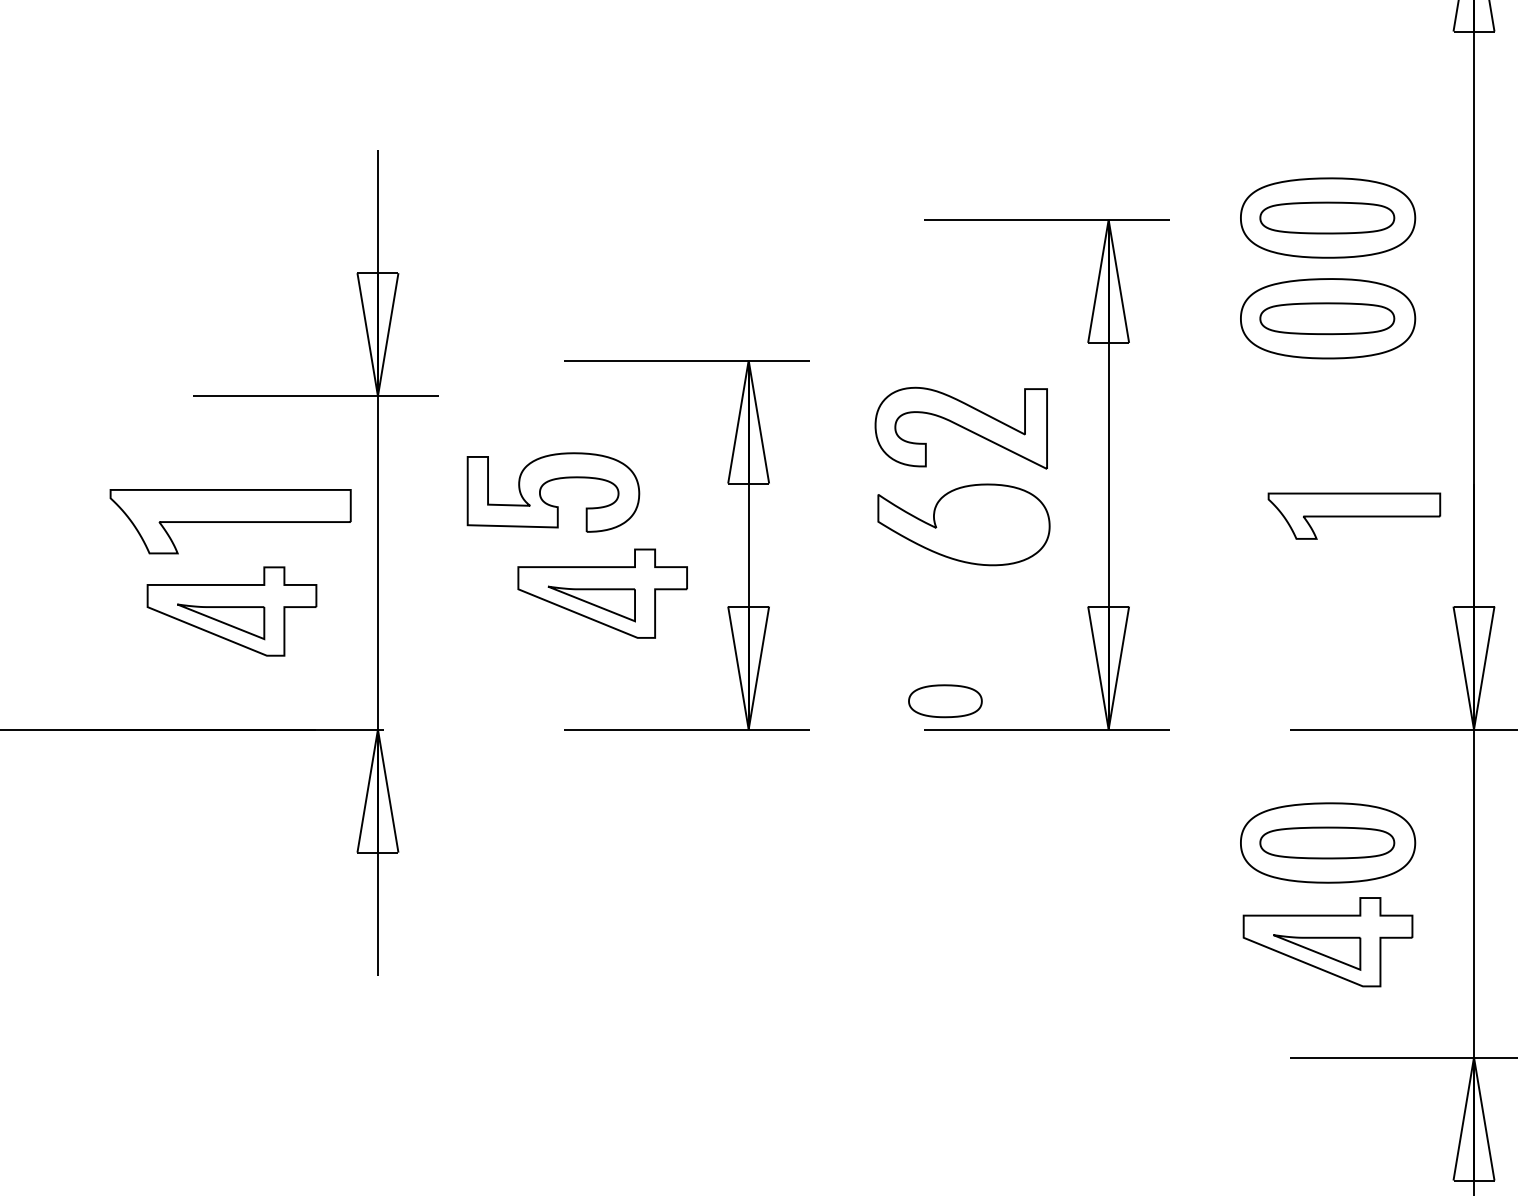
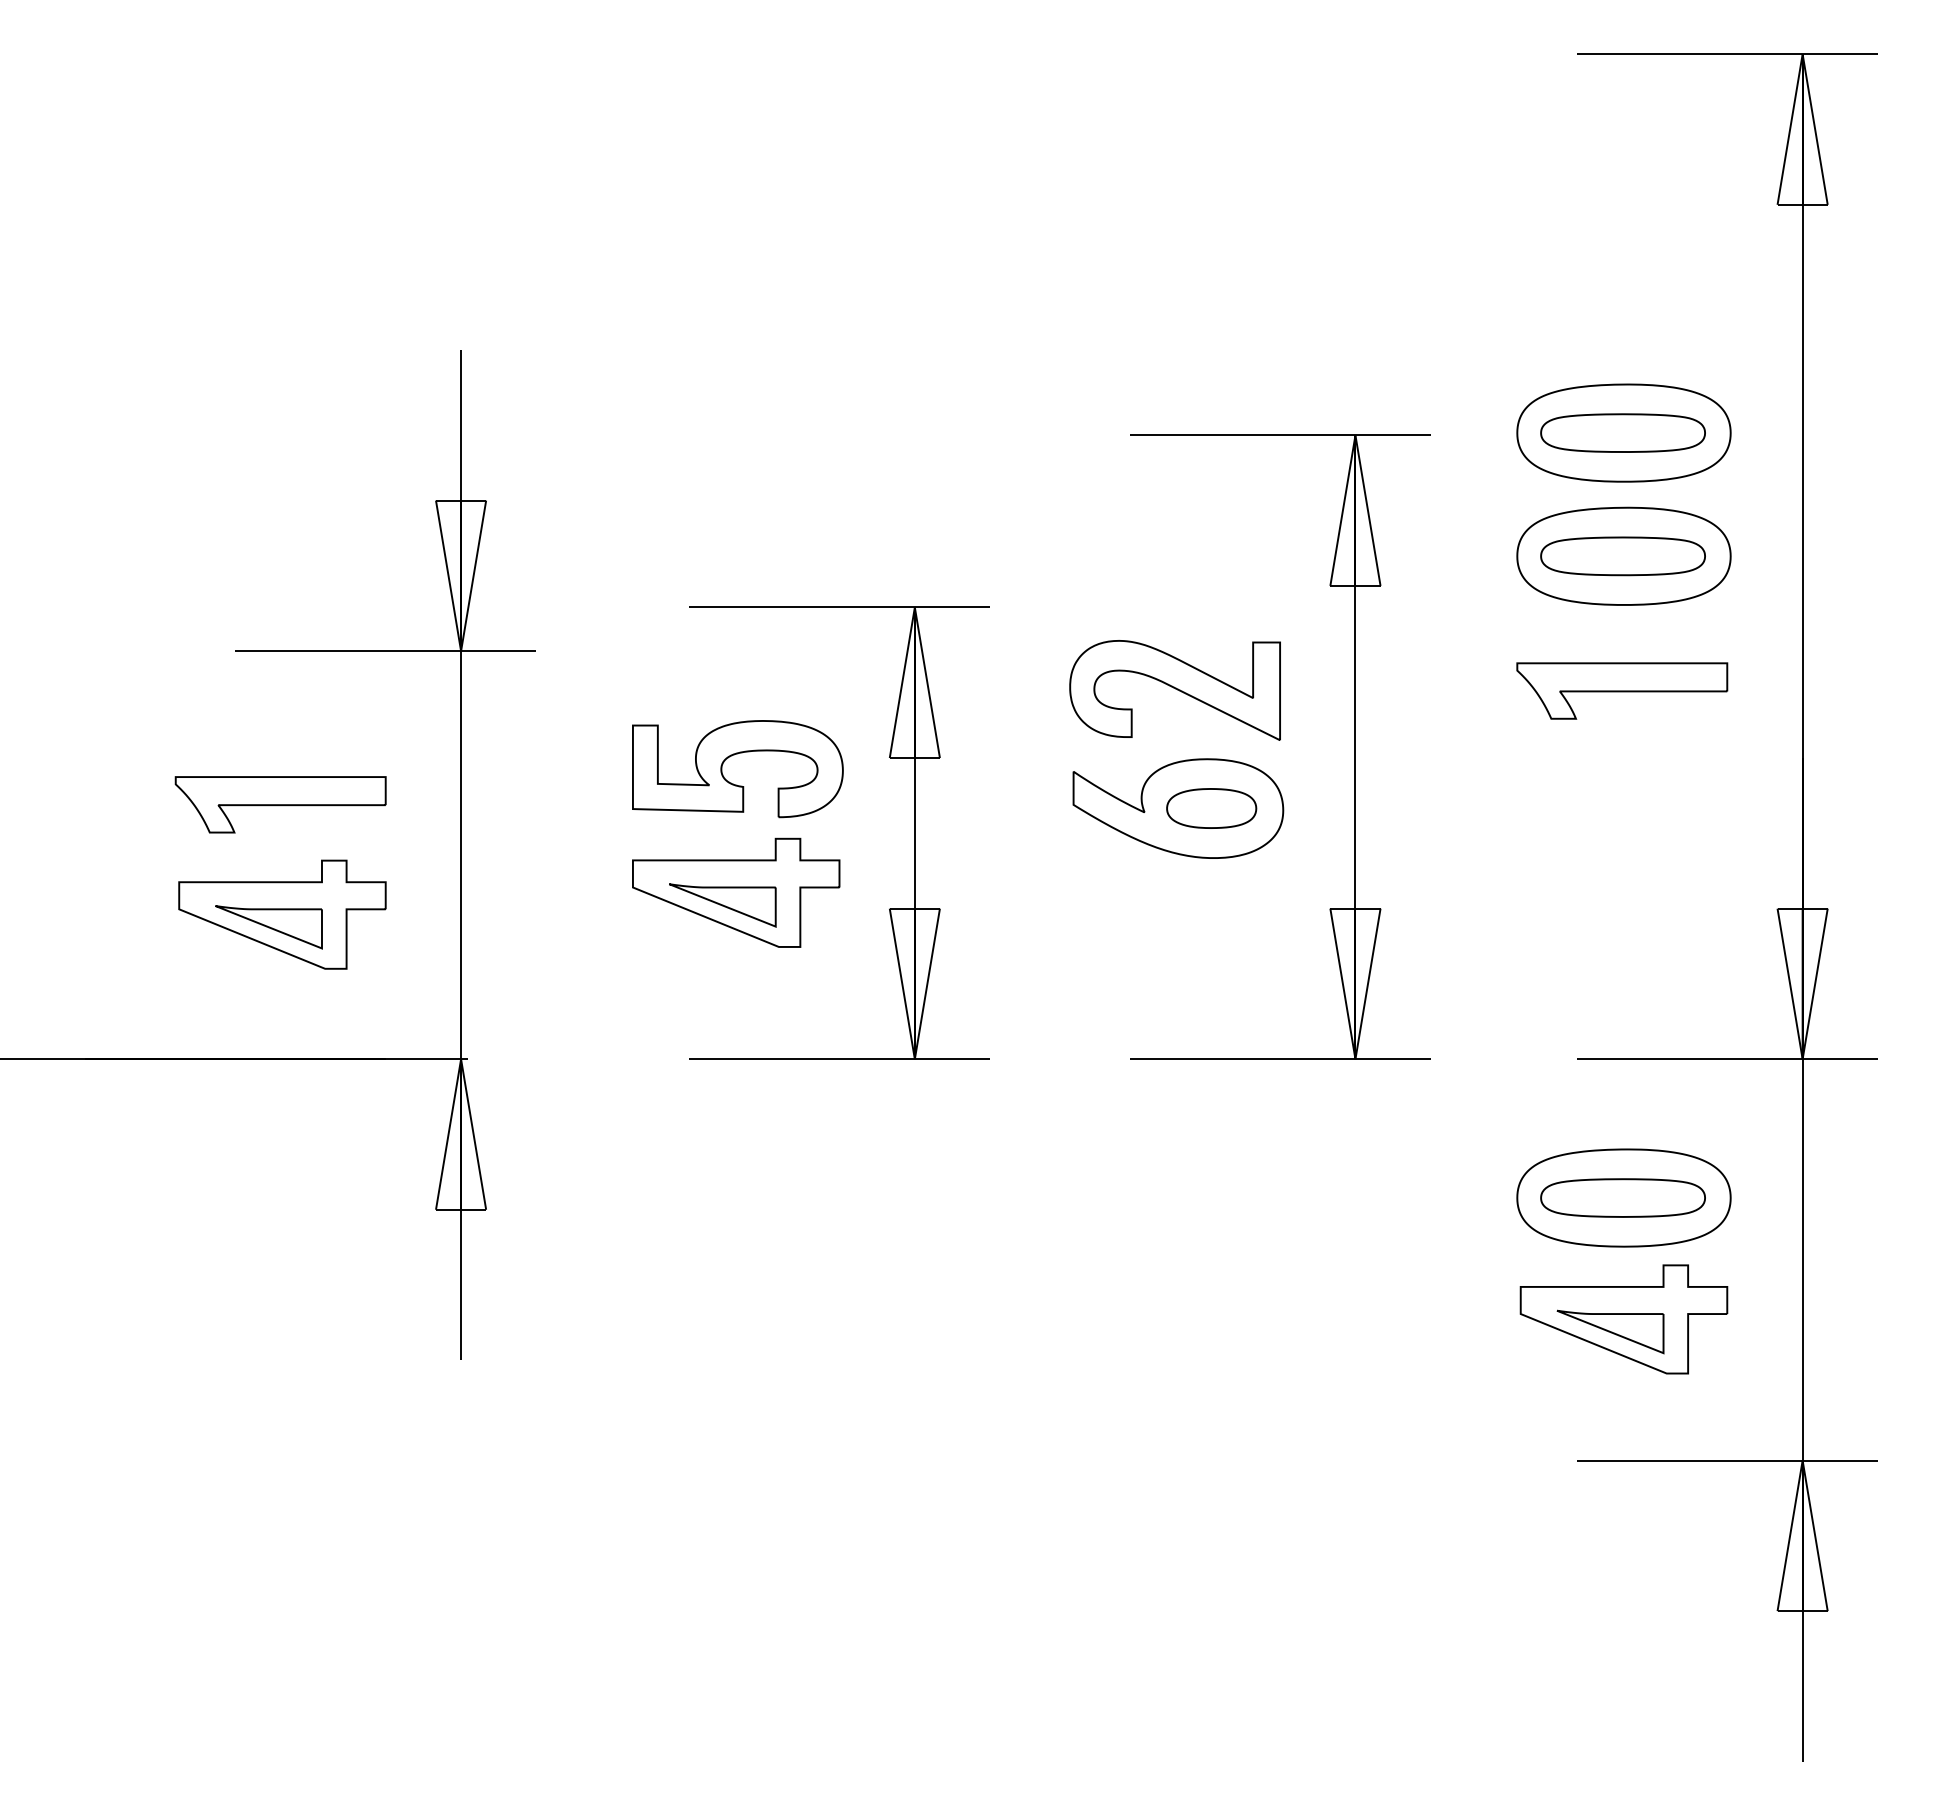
part: (545, 483) -> (728, 758), moved
part: (1354, 515) -> (1622, 690), moved
part: (230, 521) -> (280, 804), size x0.71
part: (945, 701) -> (1211, 808), moved

